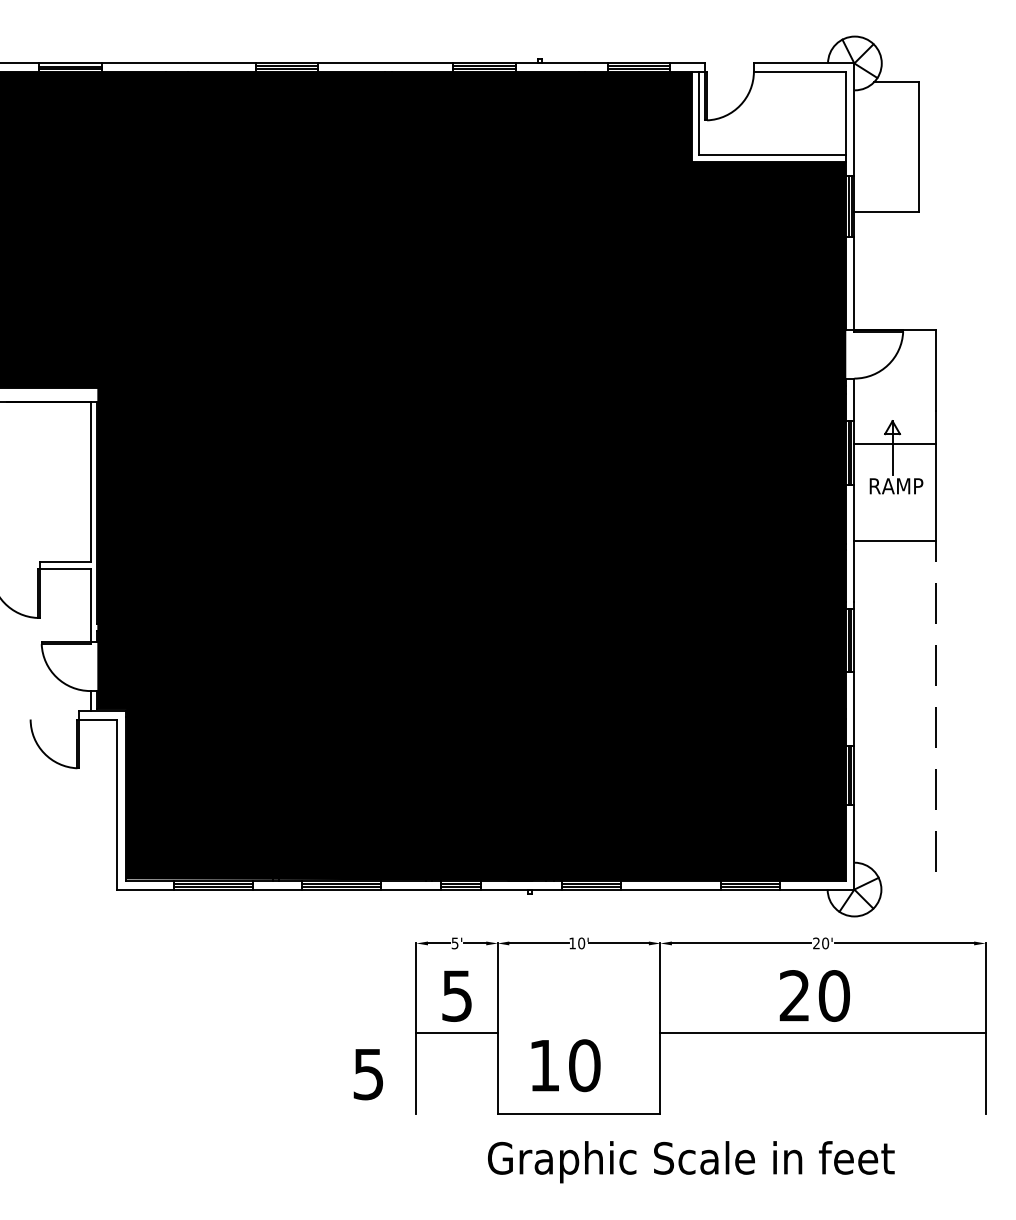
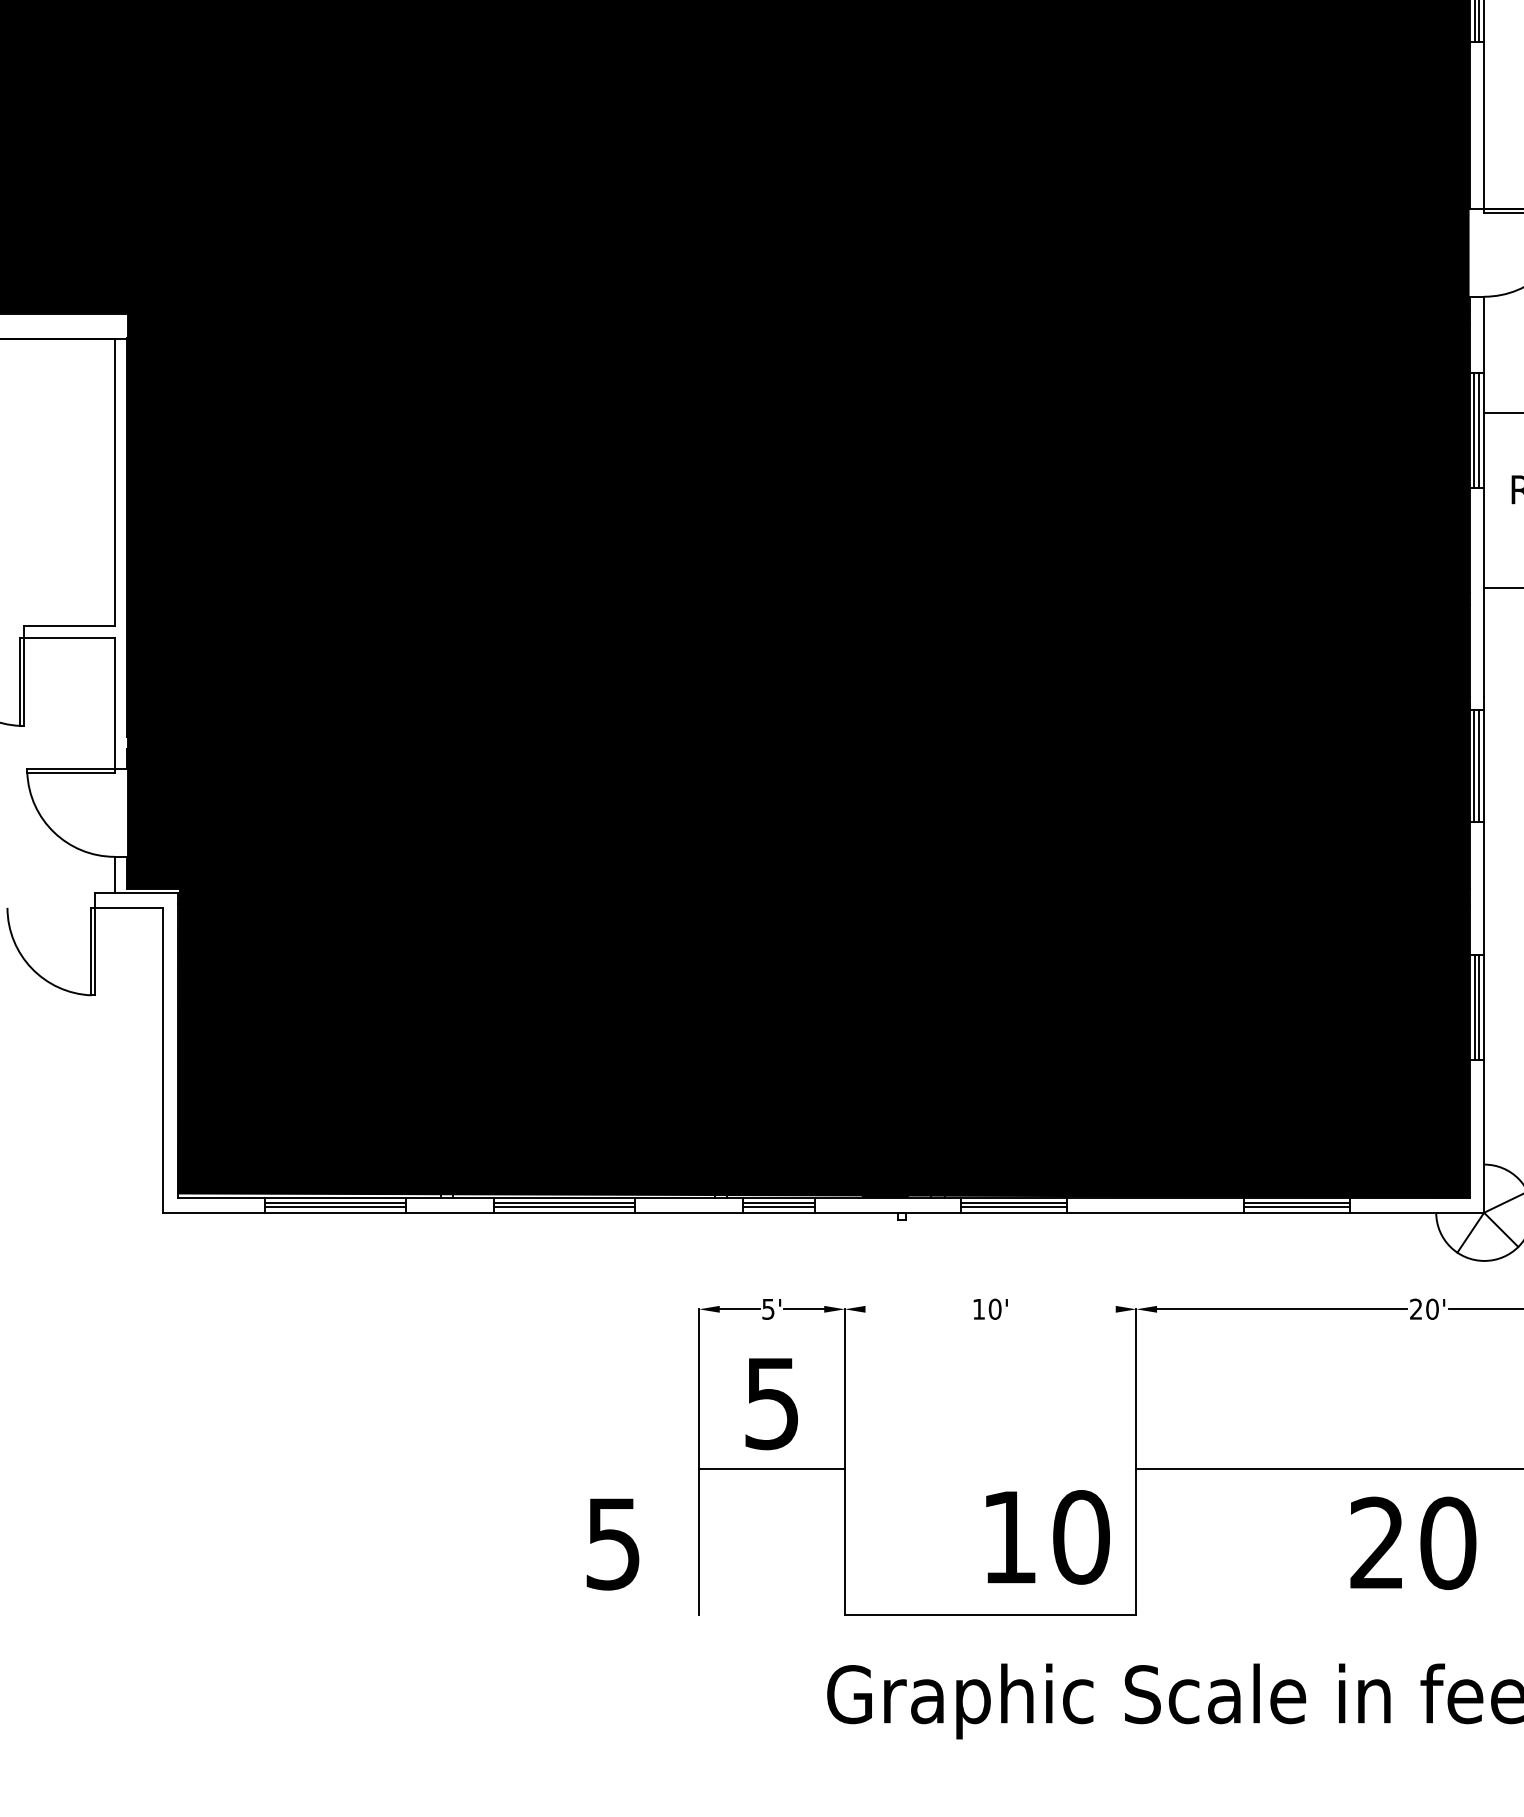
line: (539, 943) -> (919, 1309), removed
line: (618, 943) -> (1061, 1309), removed
text: (814, 995) -> (1412, 1542), moved
text: (565, 1065) -> (1046, 1537), moved

